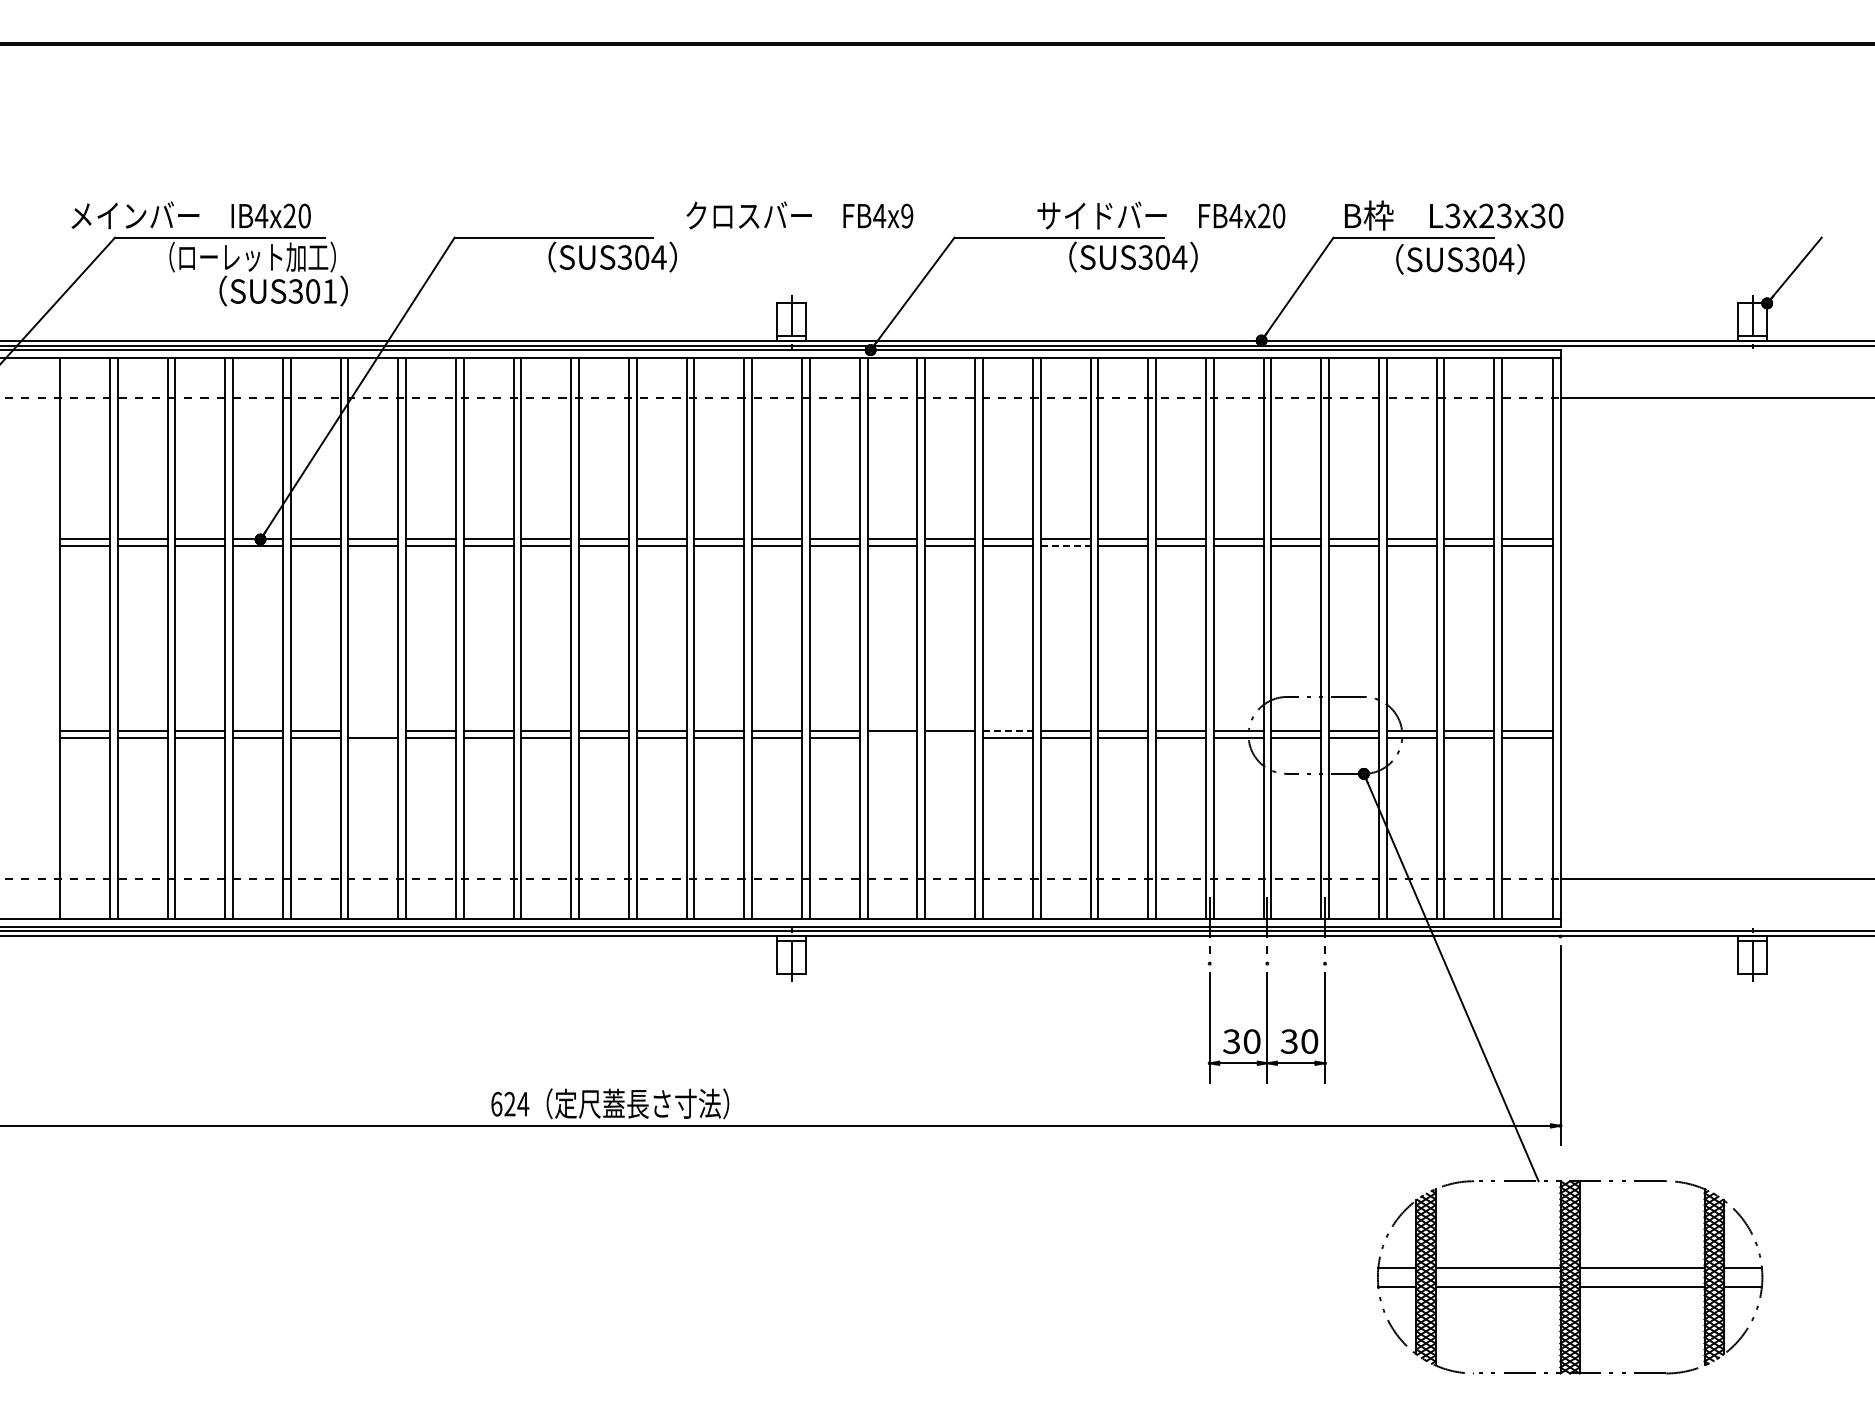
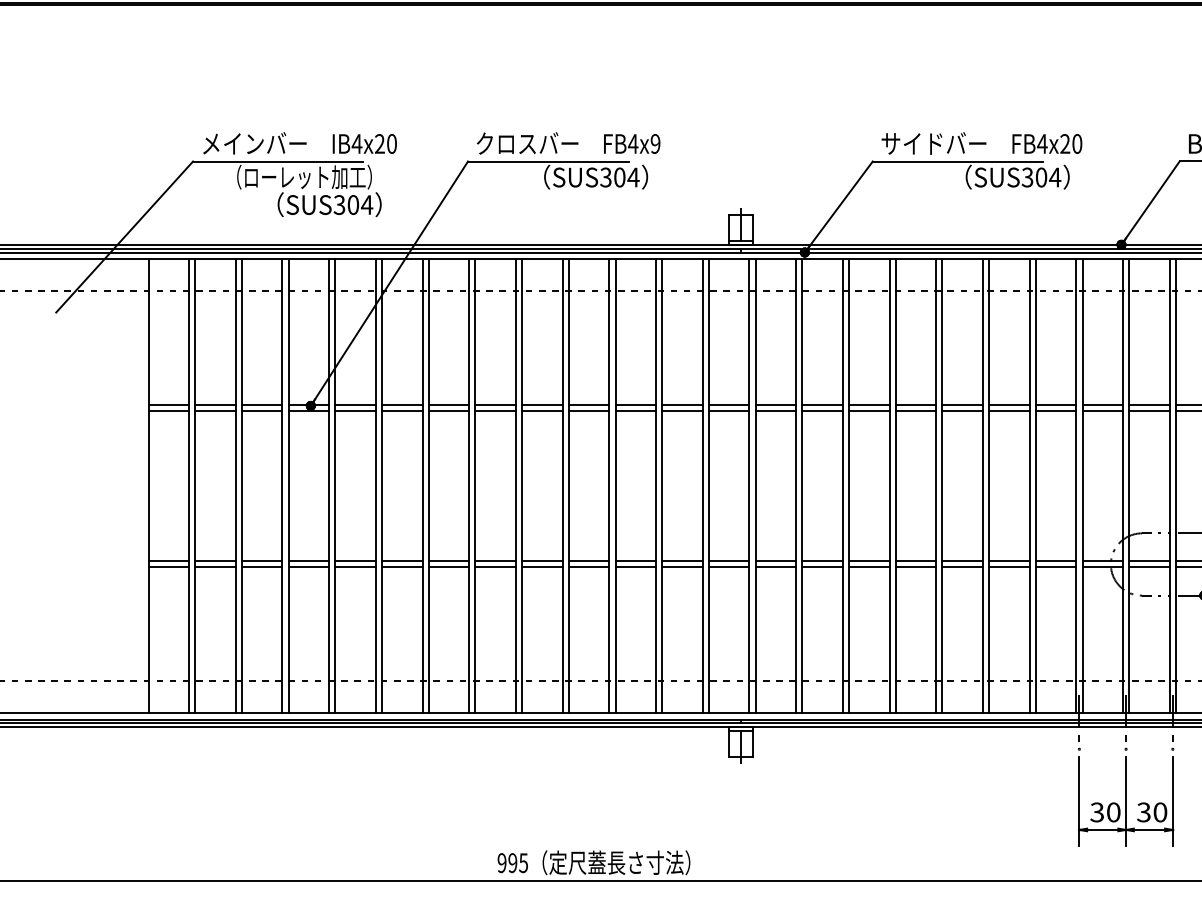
text: (190, 215) -> (299, 143), moved
text: (799, 215) -> (568, 143), moved
text: (1161, 215) -> (982, 143), moved
text: (329, 291) -> (366, 205), SUS301 -> SUS304
line: (1065, 546) -> (962, 411), dashed -> solid
line: (373, 730) -> (402, 560), added
line: (1007, 730) -> (915, 560), dashed -> solid
line: (892, 738) -> (822, 566), added
line: (950, 738) -> (869, 566), added
text: (510, 1103) -> (513, 862), 624 -> 995

